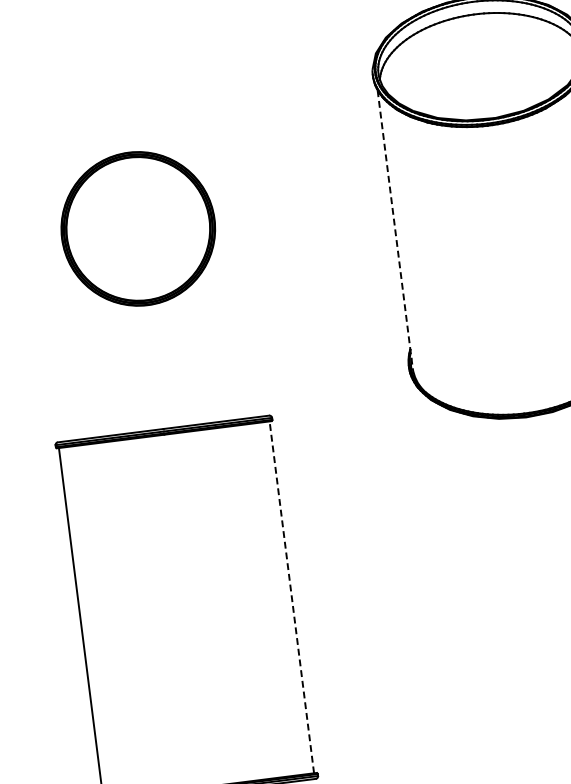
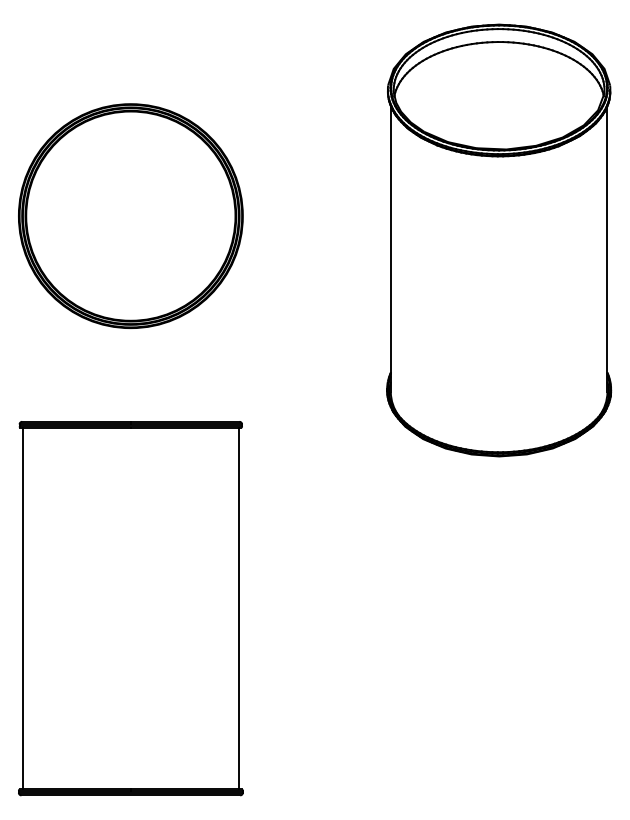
part: (137, 228) -> (130, 215), size x1.43
line: (394, 229) -> (390, 249), dashed -> solid
line: (292, 597) -> (239, 608), dashed -> solid

